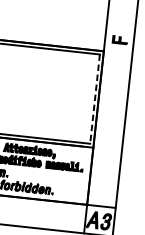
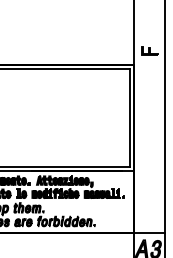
line: (94, 98) -> (129, 117), dashed -> solid

